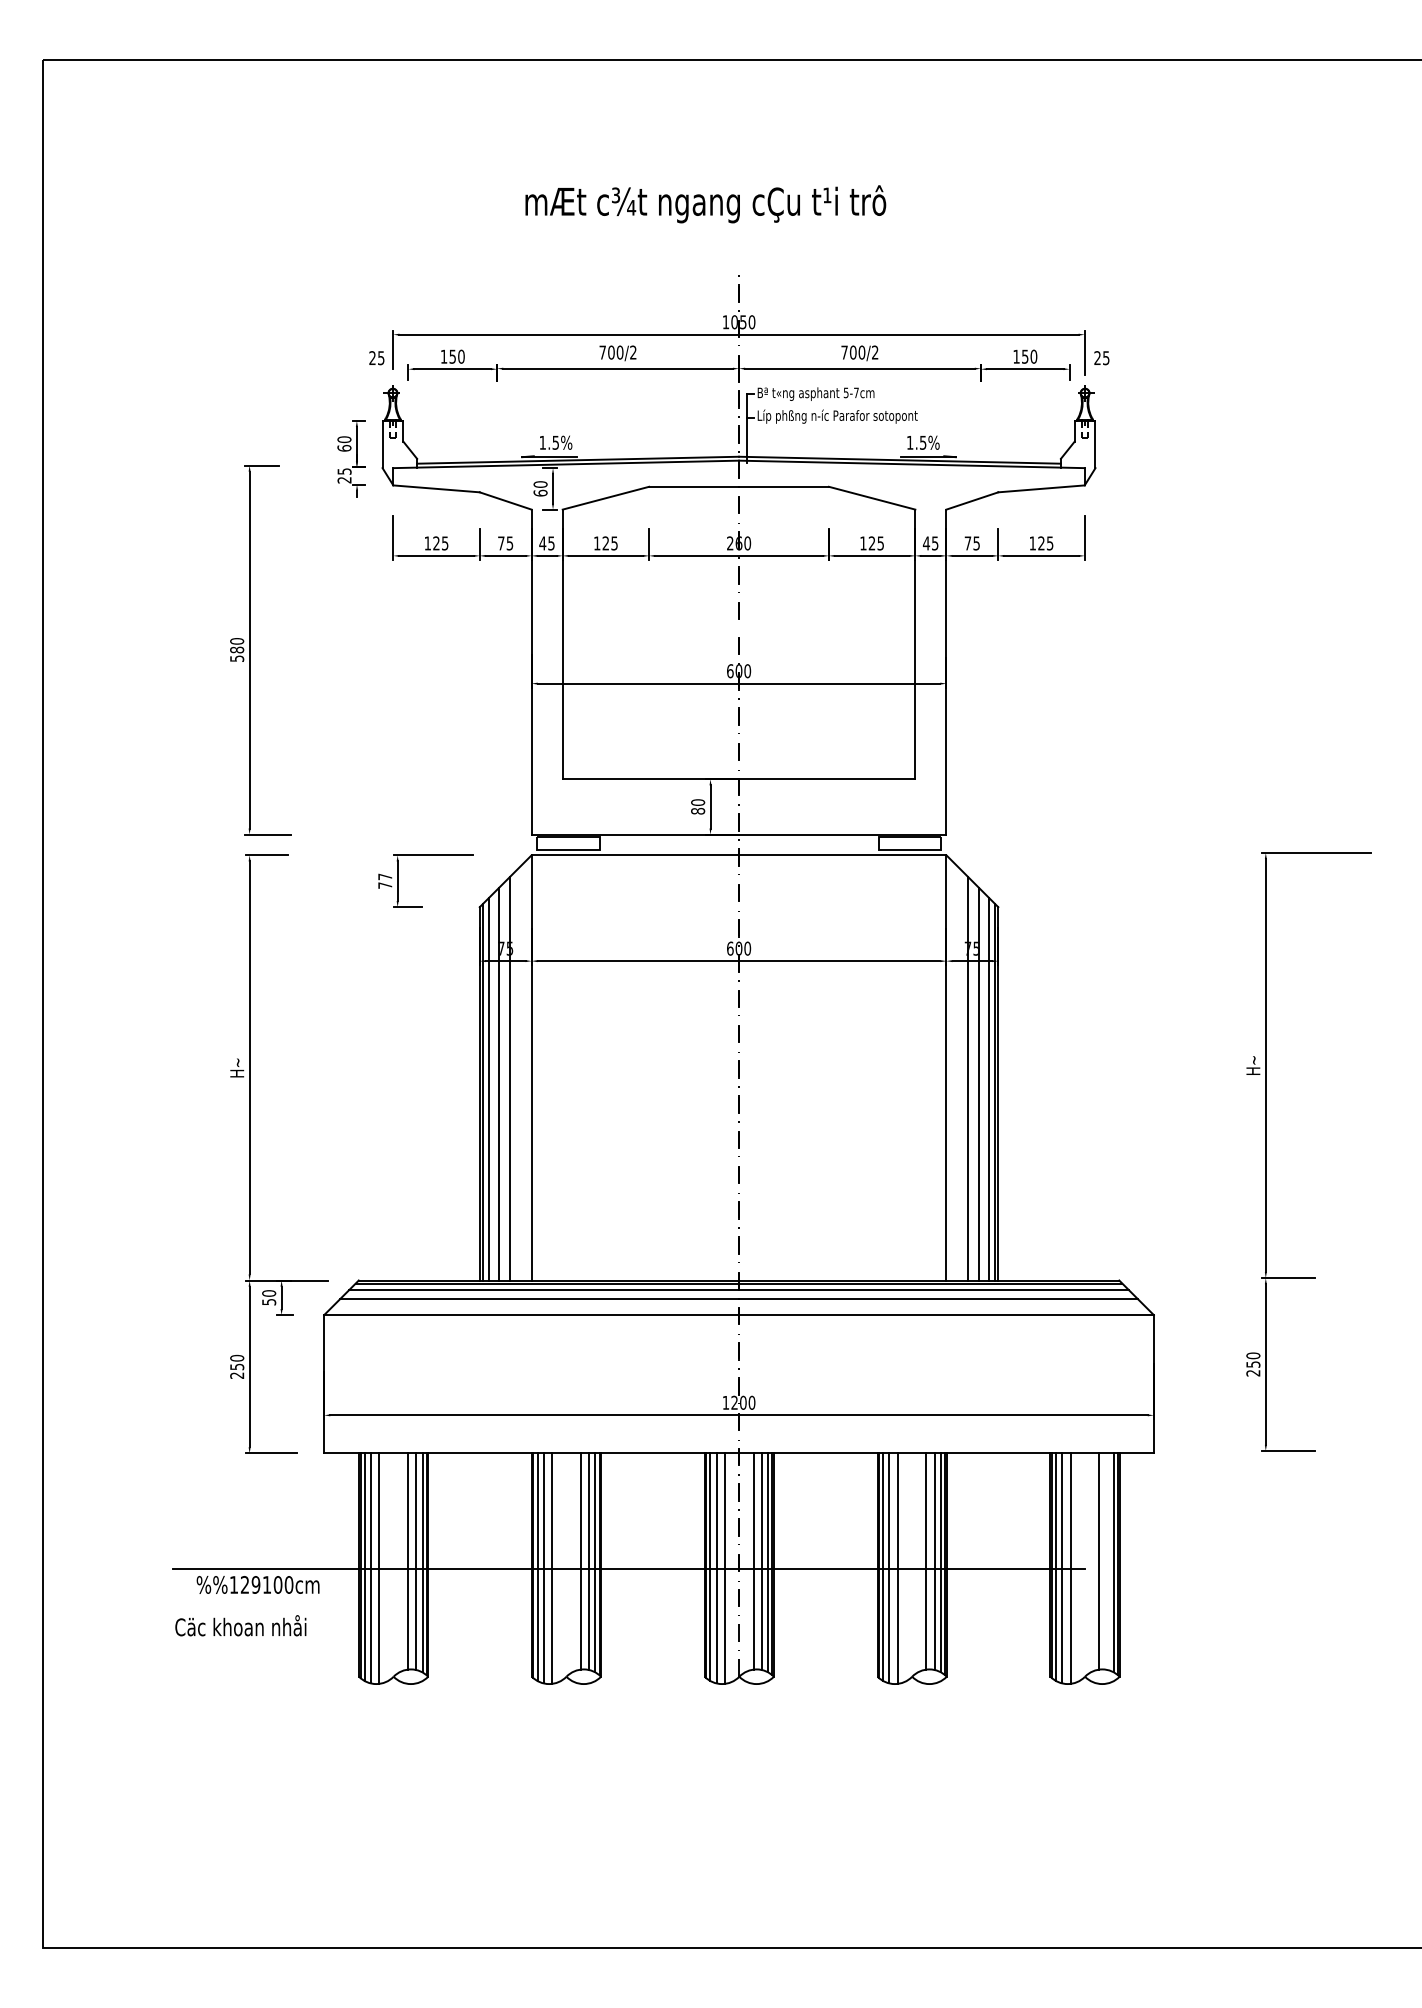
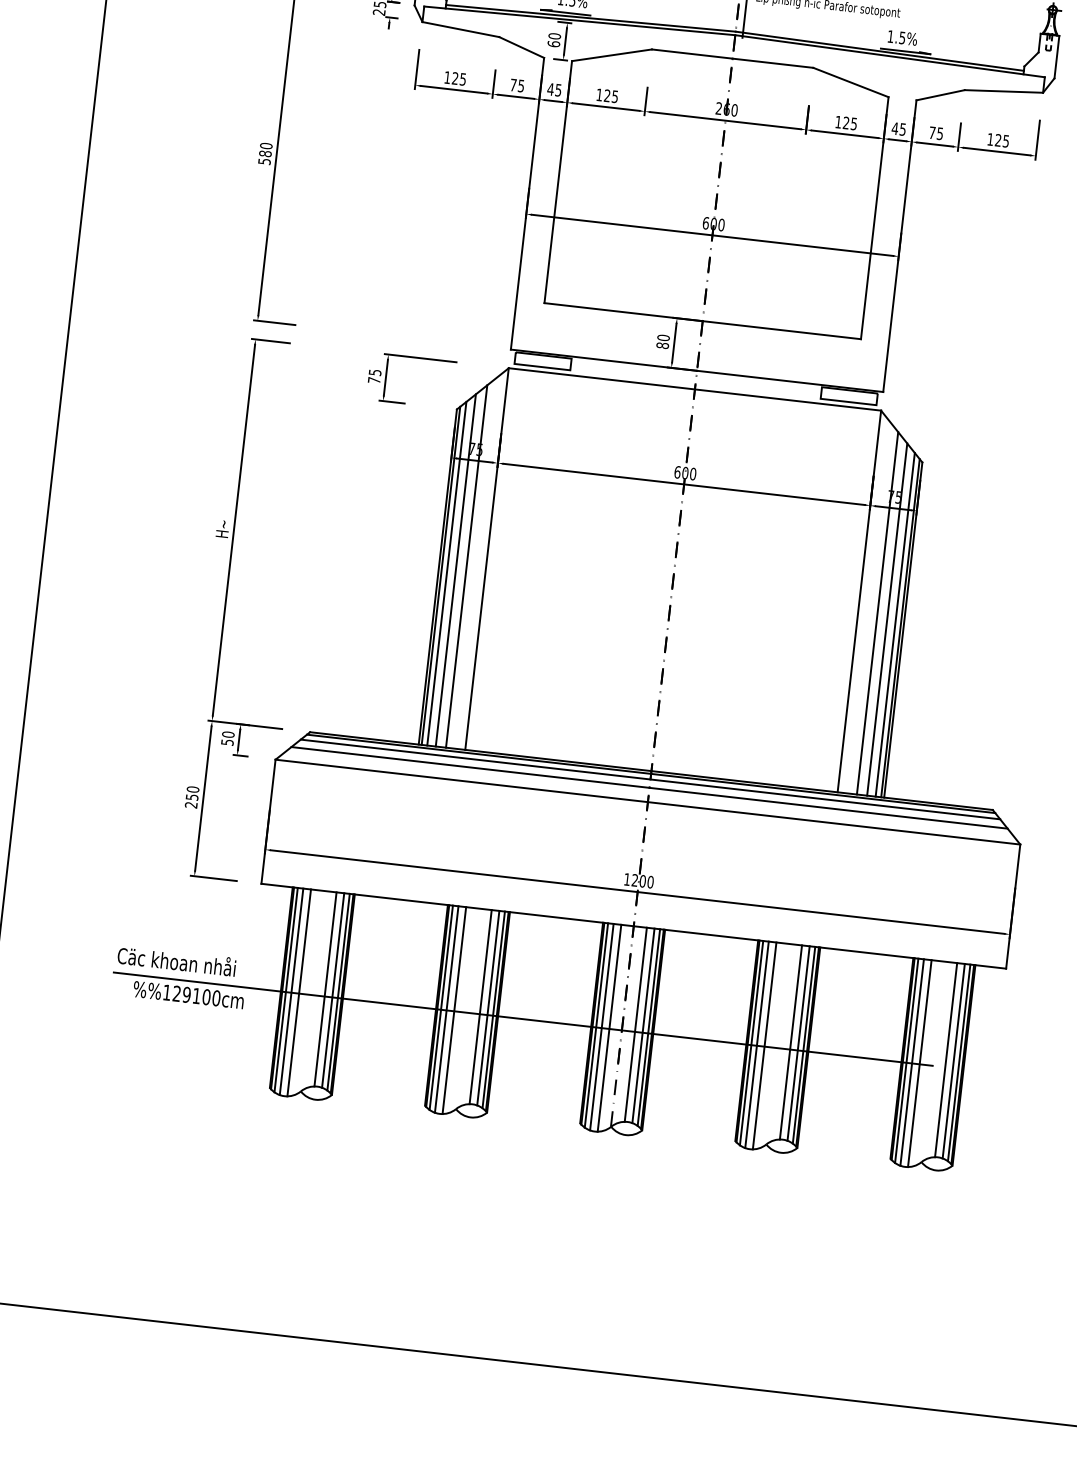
text: (385, 876) -> (375, 372), 77 -> 75
line: (1107, 1561) -> (953, 1060), added
text: (240, 1625) -> (176, 960), moved

